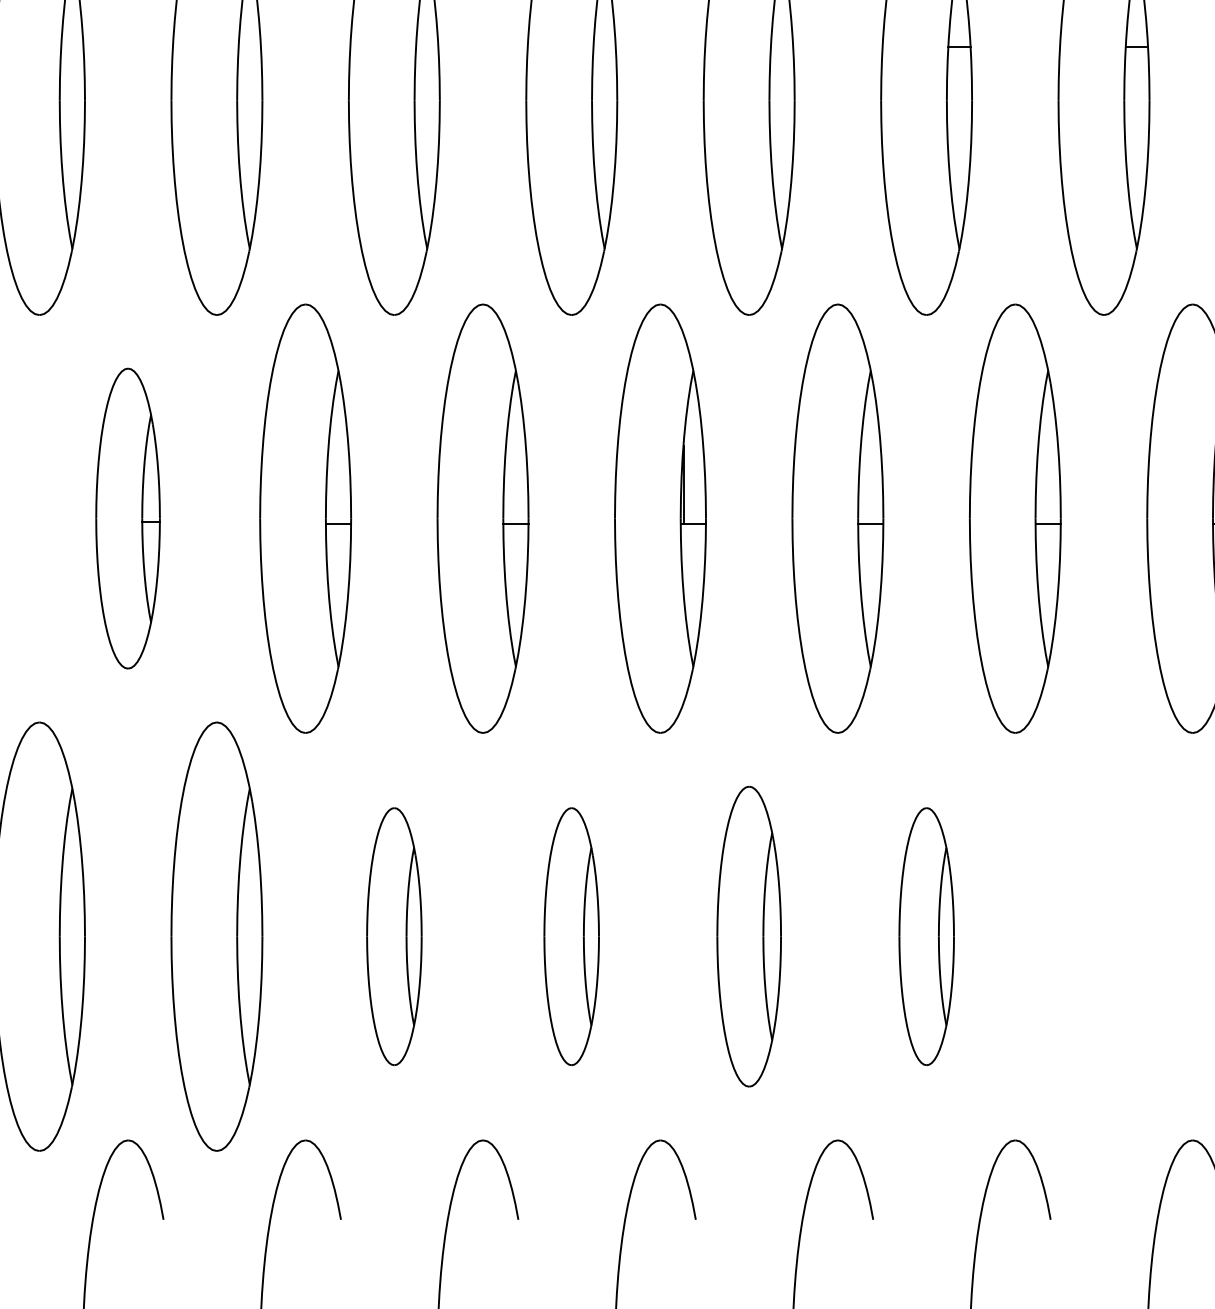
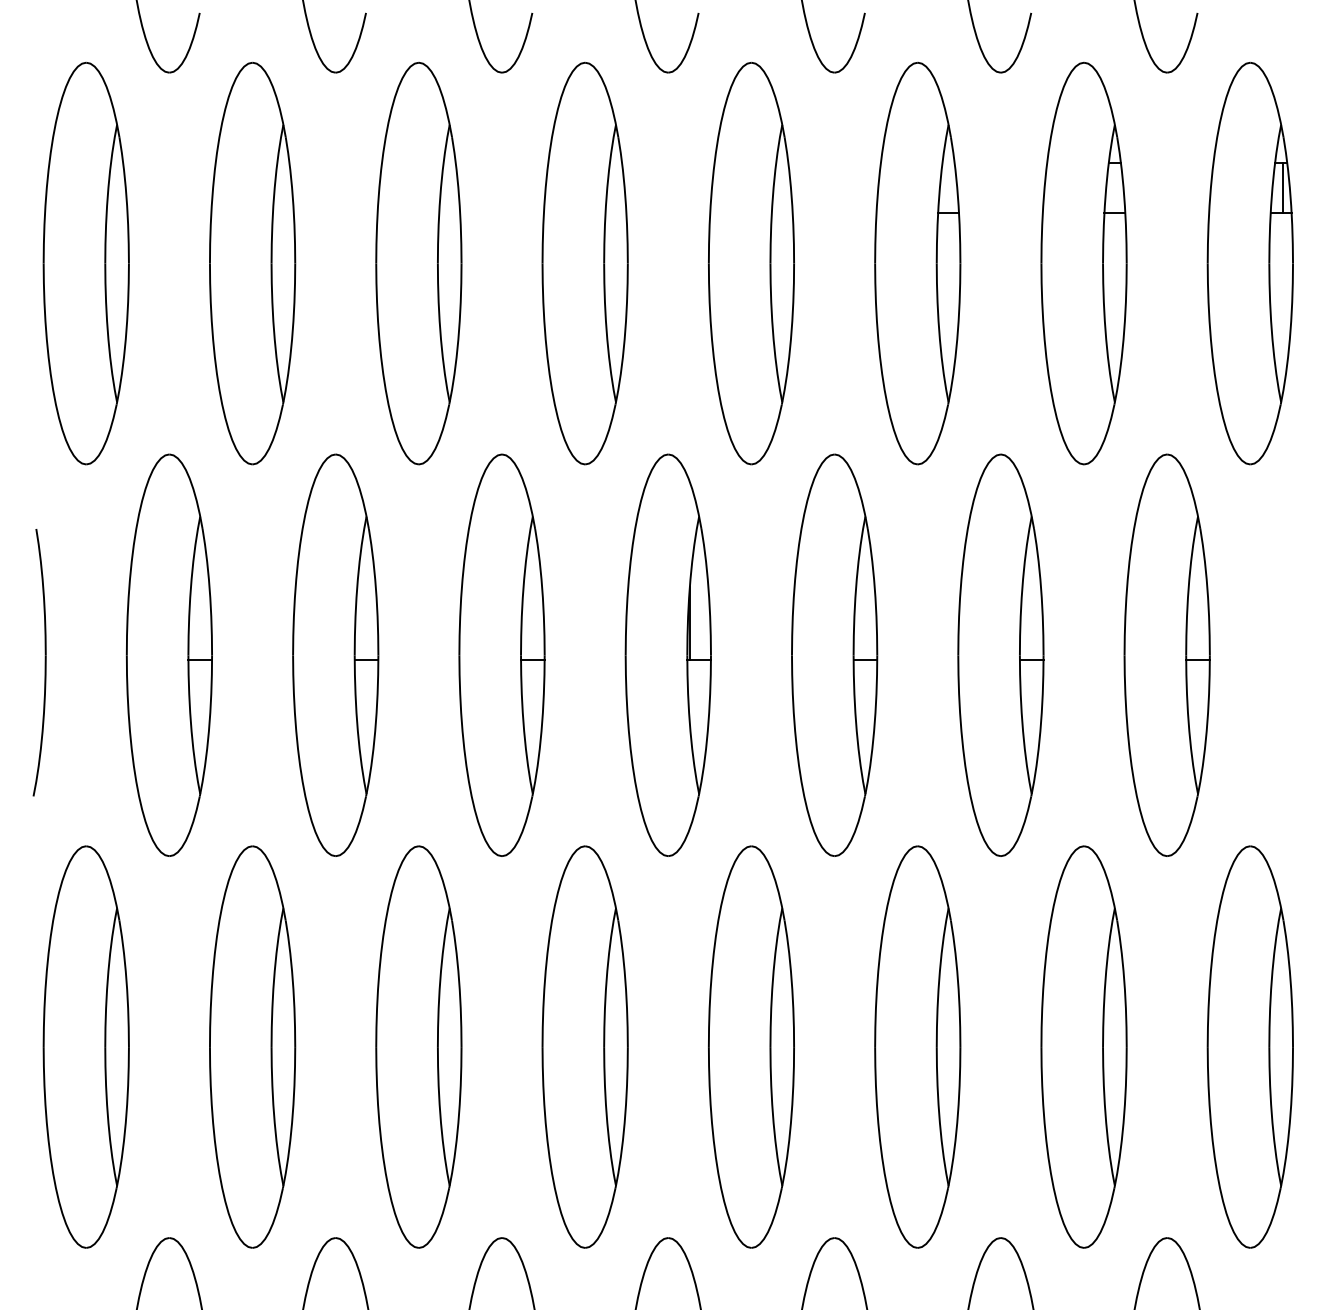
part: (127, 517) -> (168, 654), size x1.43
part: (393, 936) -> (418, 1046), size x1.67
part: (571, 936) -> (584, 1046), size x1.67
part: (749, 936) -> (751, 1046), size x1.43
part: (926, 936) -> (917, 1046), size x1.67
part: (1103, 936) -> (1083, 1046), added

